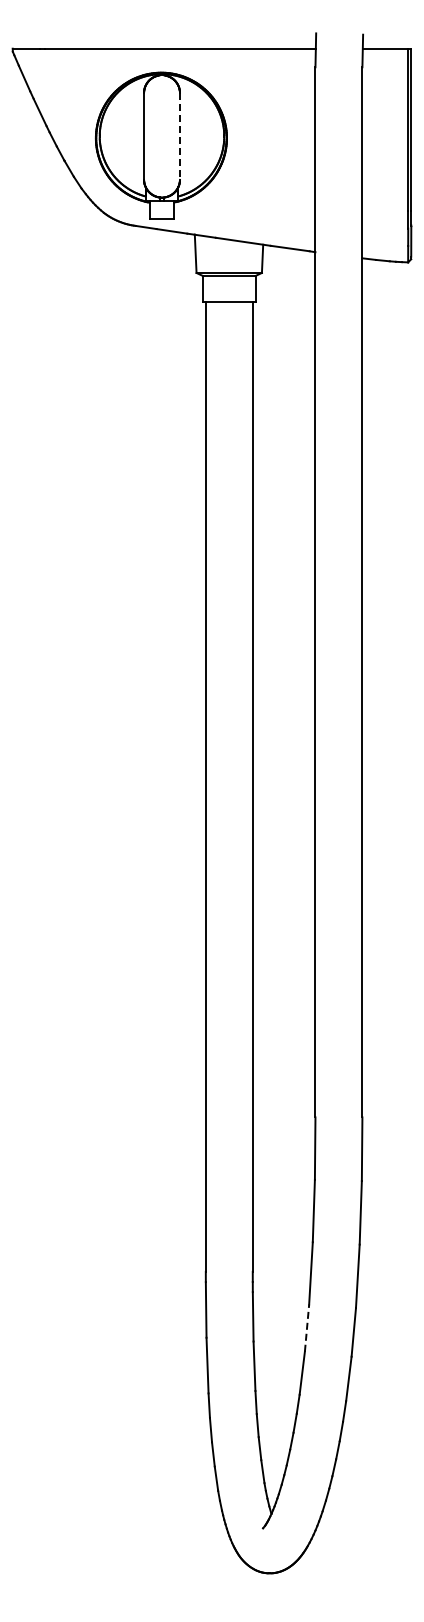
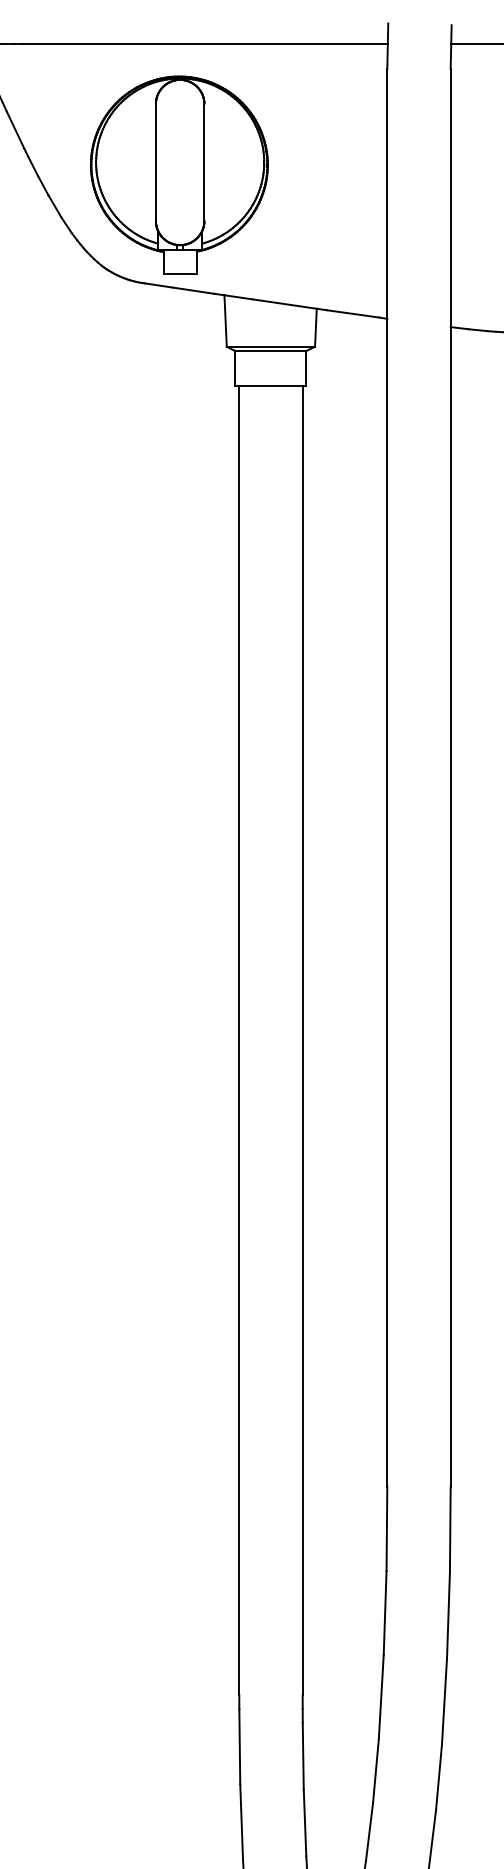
line: (180, 136) -> (205, 162), dashed -> solid
line: (307, 1328) -> (376, 1771), dashed -> solid

